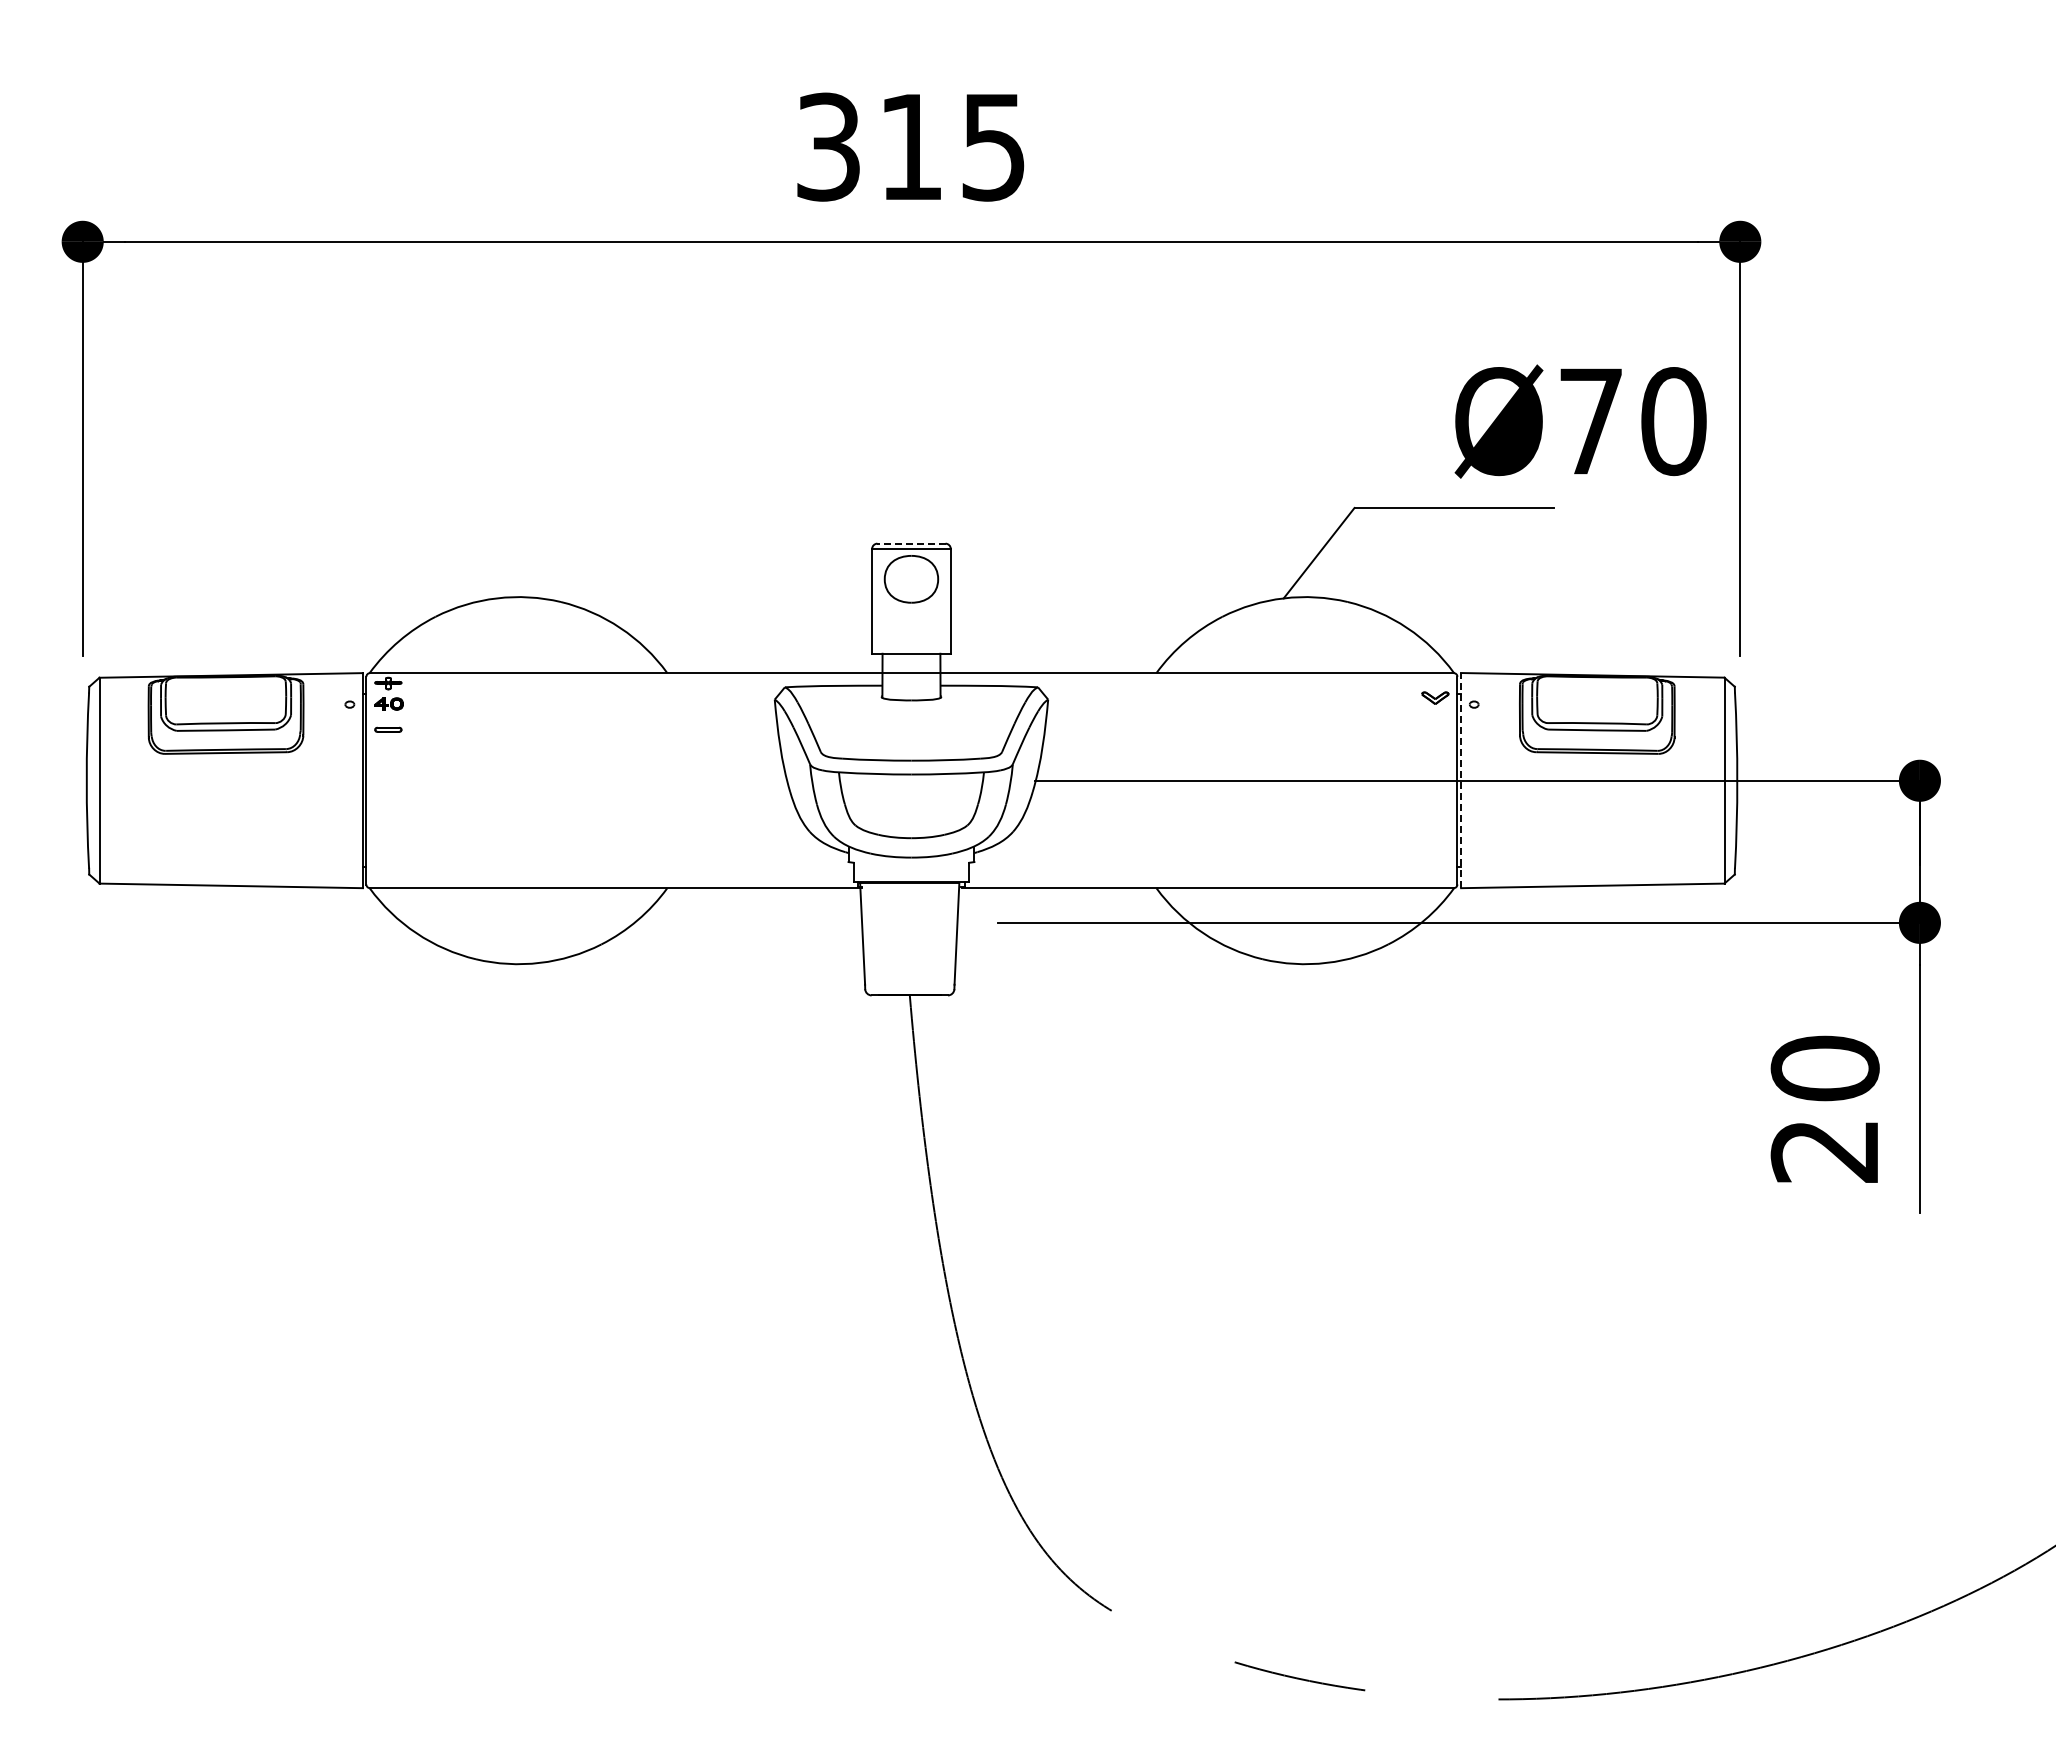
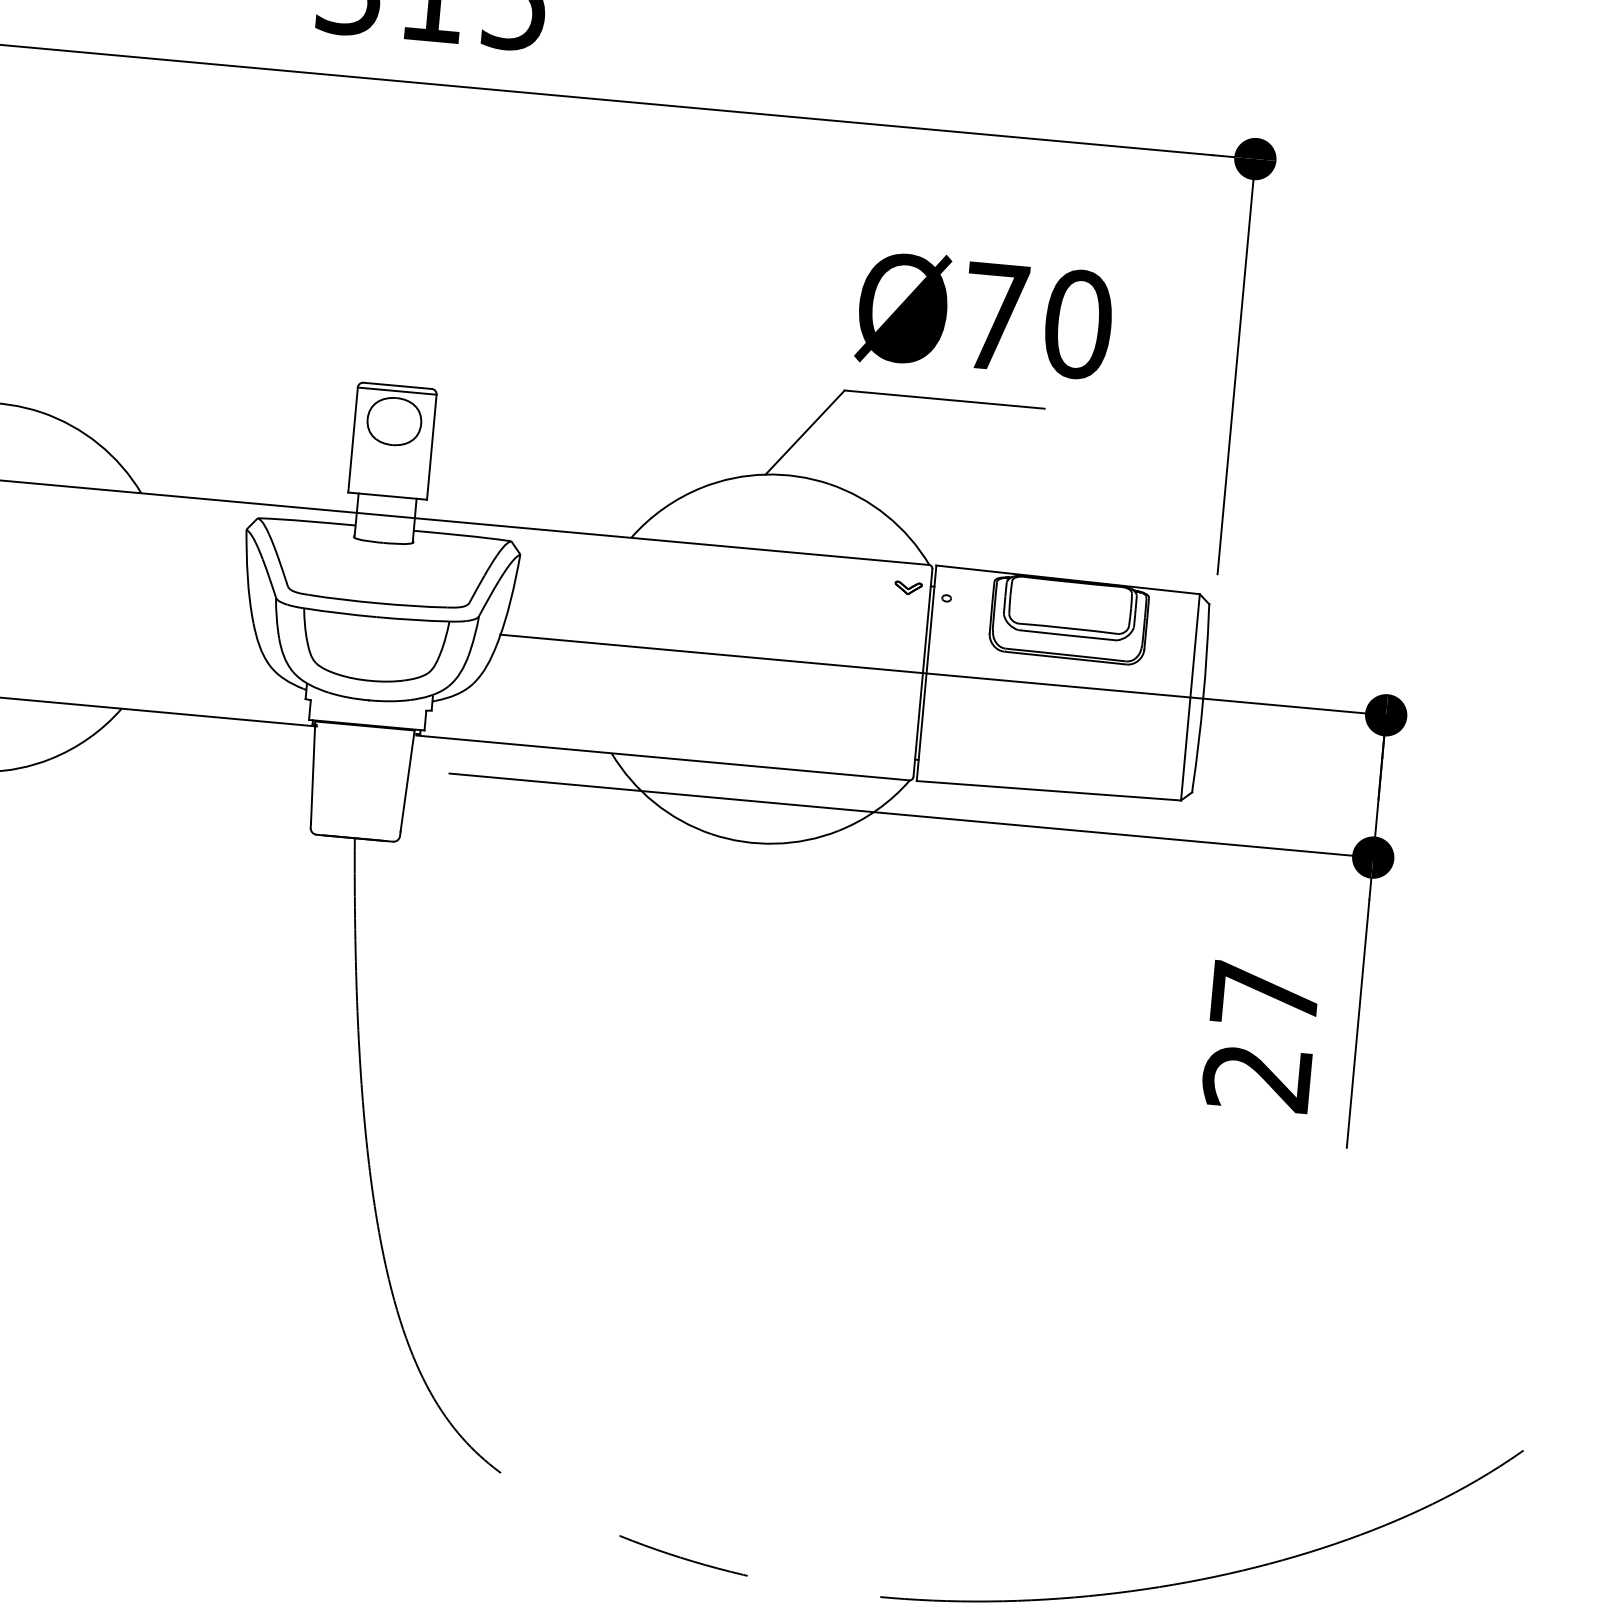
text: (1580, 421) -> (984, 315), moved
line: (910, 543) -> (396, 385), dashed -> solid
line: (1461, 780) -> (927, 673), dashed -> solid
text: (1824, 1068) -> (1264, 994), 20 -> 27

